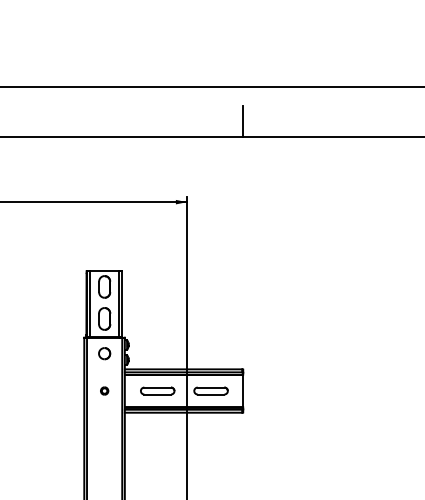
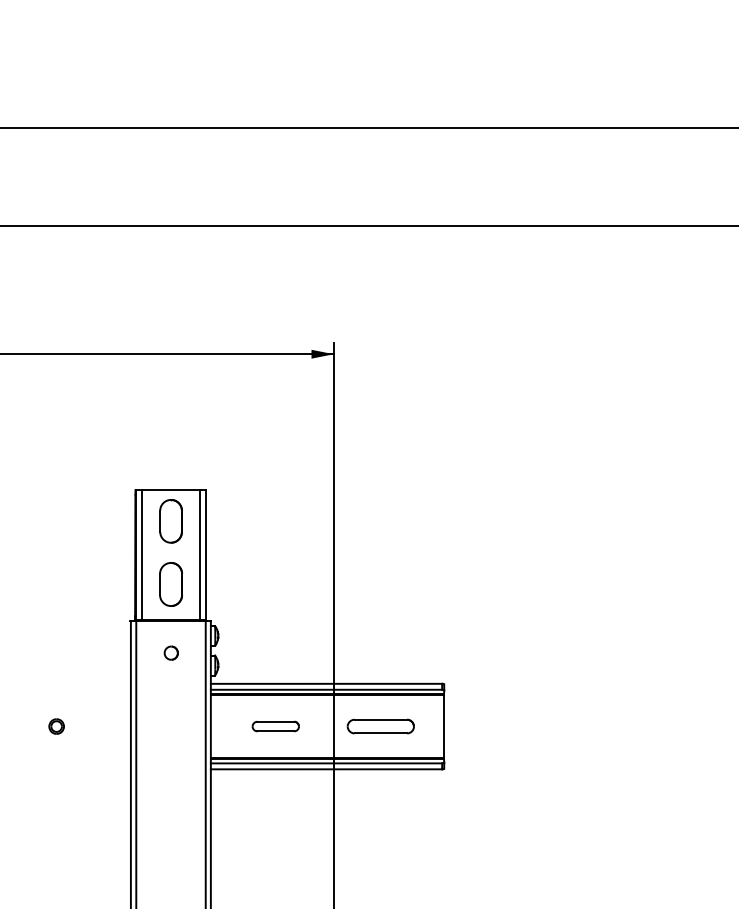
line: (242, 121) -> (442, 195), removed
part: (104, 353) -> (170, 652), size x0.6
part: (104, 390) -> (56, 725), moved
part: (157, 390) -> (275, 725), size x0.7

